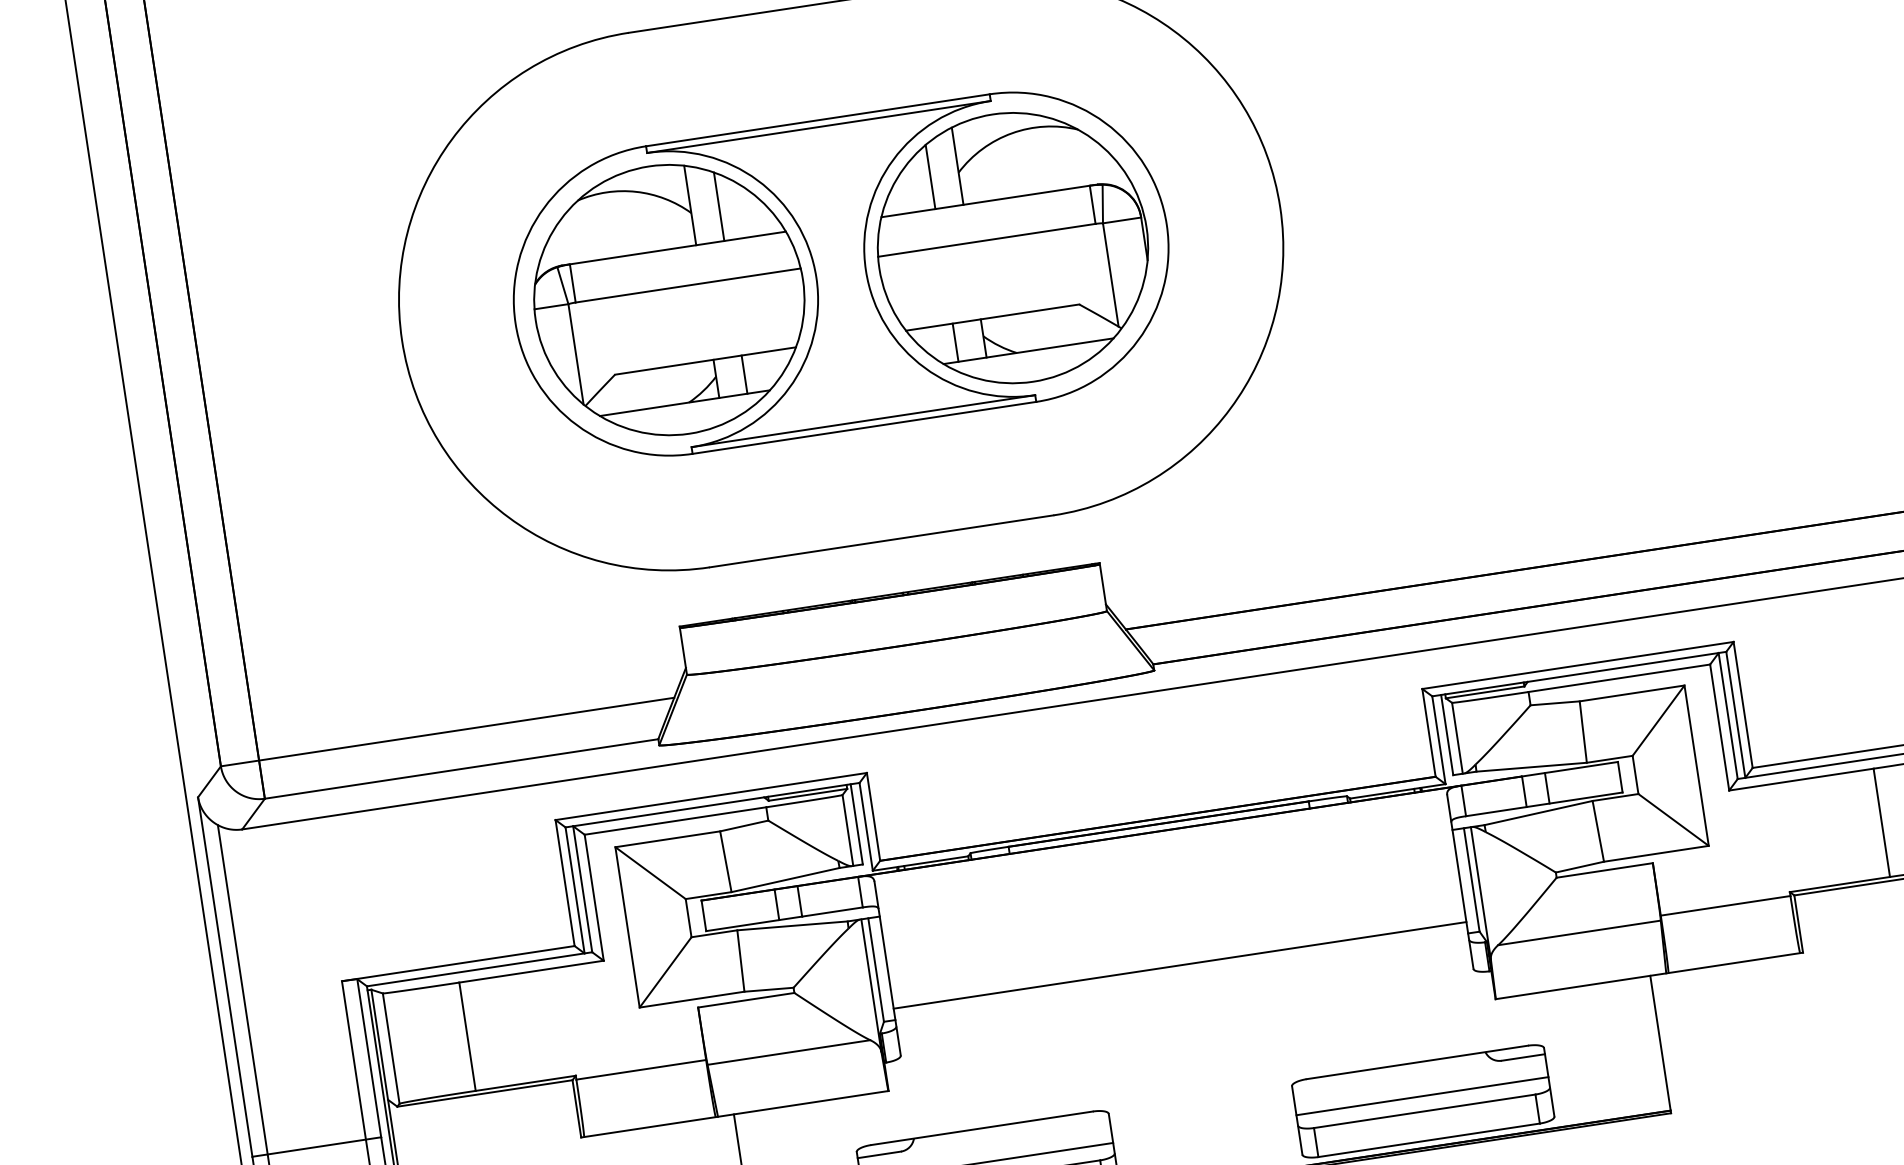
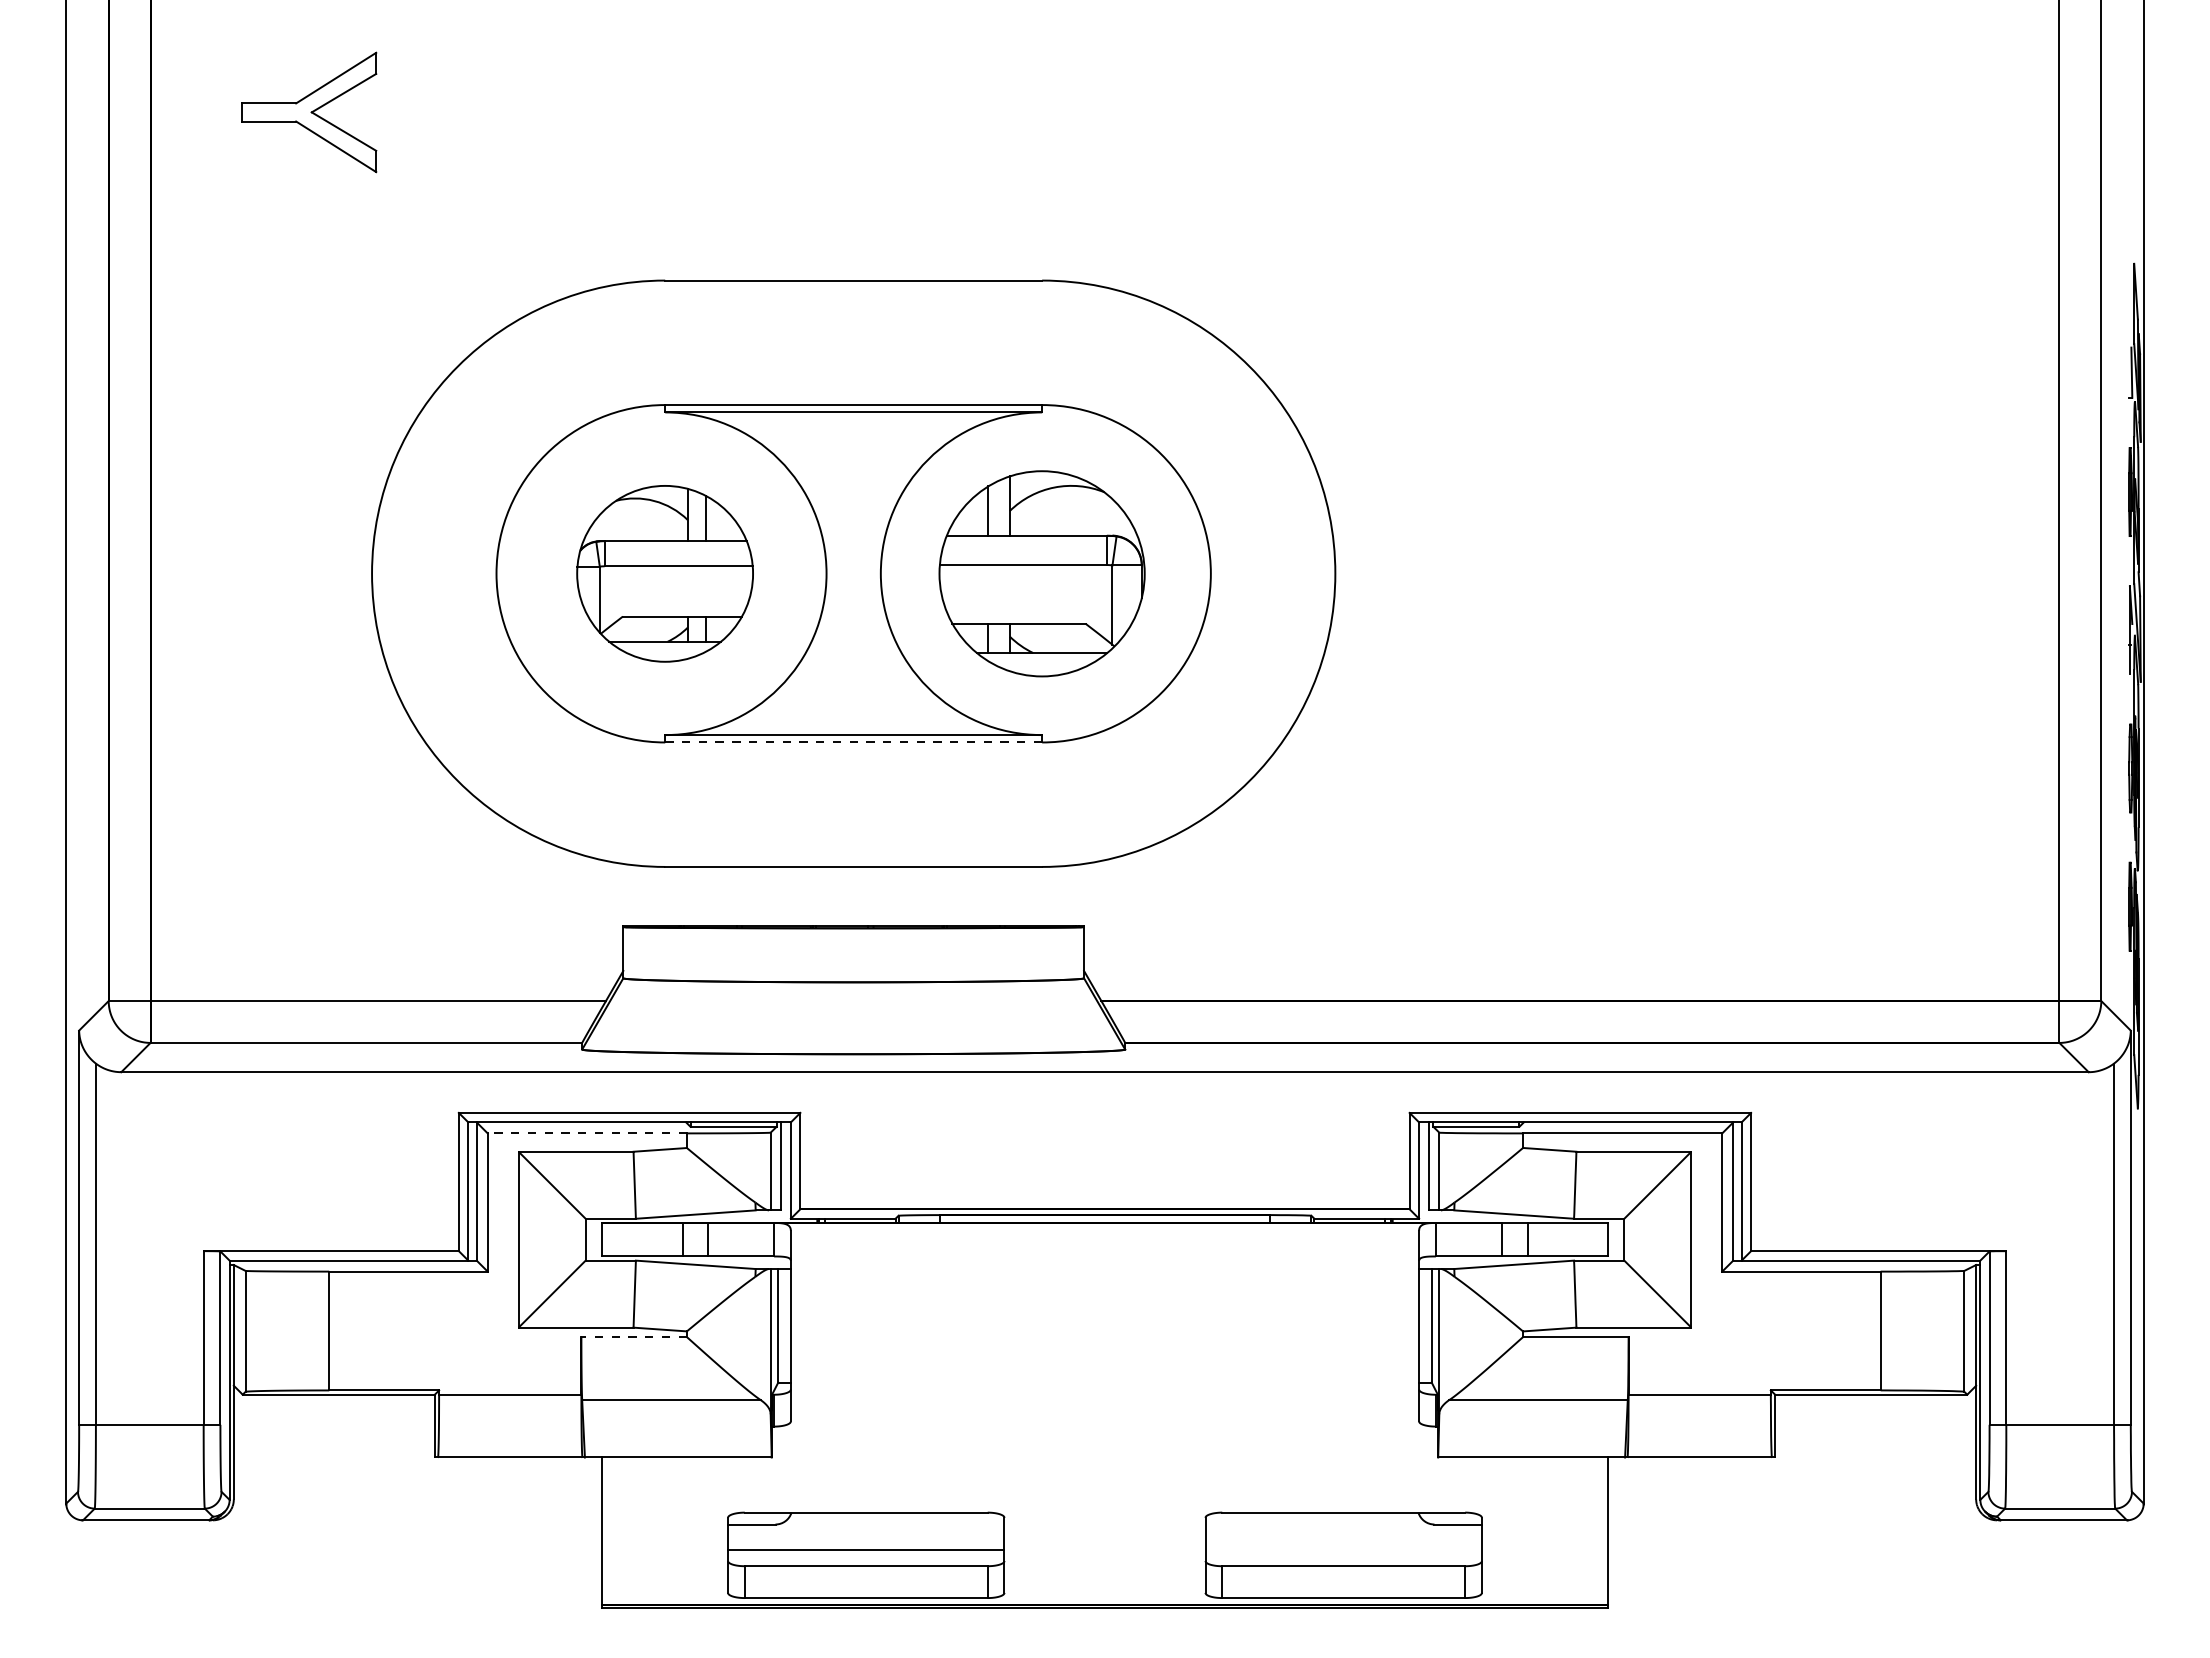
part: (1012, 247) -> (1041, 573), size x0.7
part: (668, 299) -> (664, 573), size x0.6
line: (865, 427) -> (854, 742), solid -> dashed
line: (675, 821) -> (587, 1133), solid -> dashed
line: (1179, 965) -> (1104, 1370), removed
line: (746, 1000) -> (634, 1337), solid -> dashed
line: (1422, 1096) -> (1343, 1549), removed

